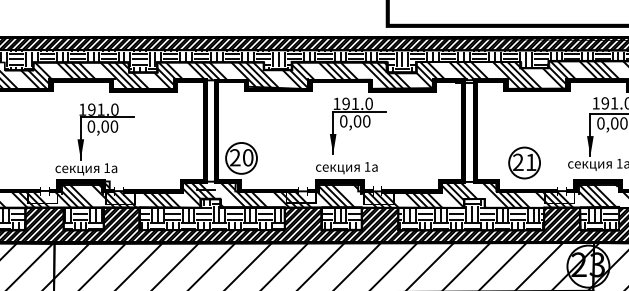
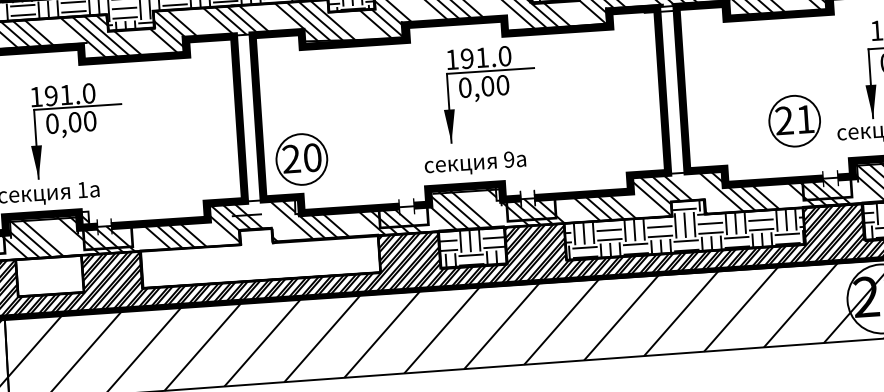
part: (524, 162) -> (794, 120), moved
text: (367, 166) -> (509, 159), 1 -> 9
hatch: (211, 214) -> (258, 254), removed
hatch: (83, 218) -> (49, 275), removed

